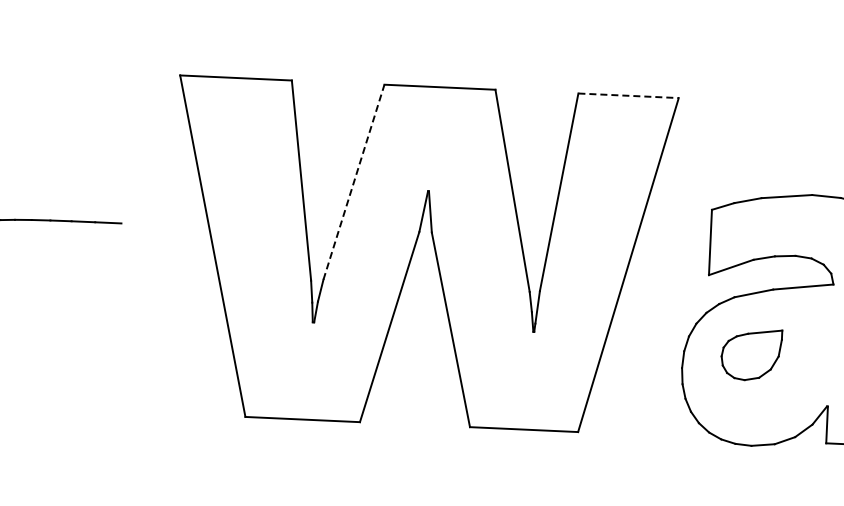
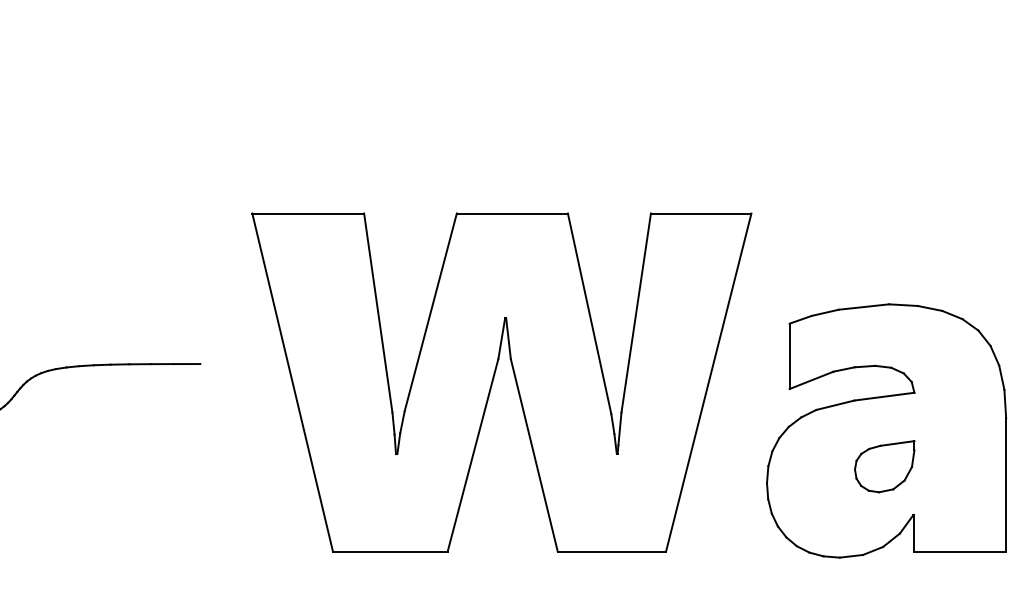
line: (628, 95) -> (701, 213), dashed -> solid
line: (353, 181) -> (430, 311), dashed -> solid
part: (751, 354) -> (884, 466), moved

